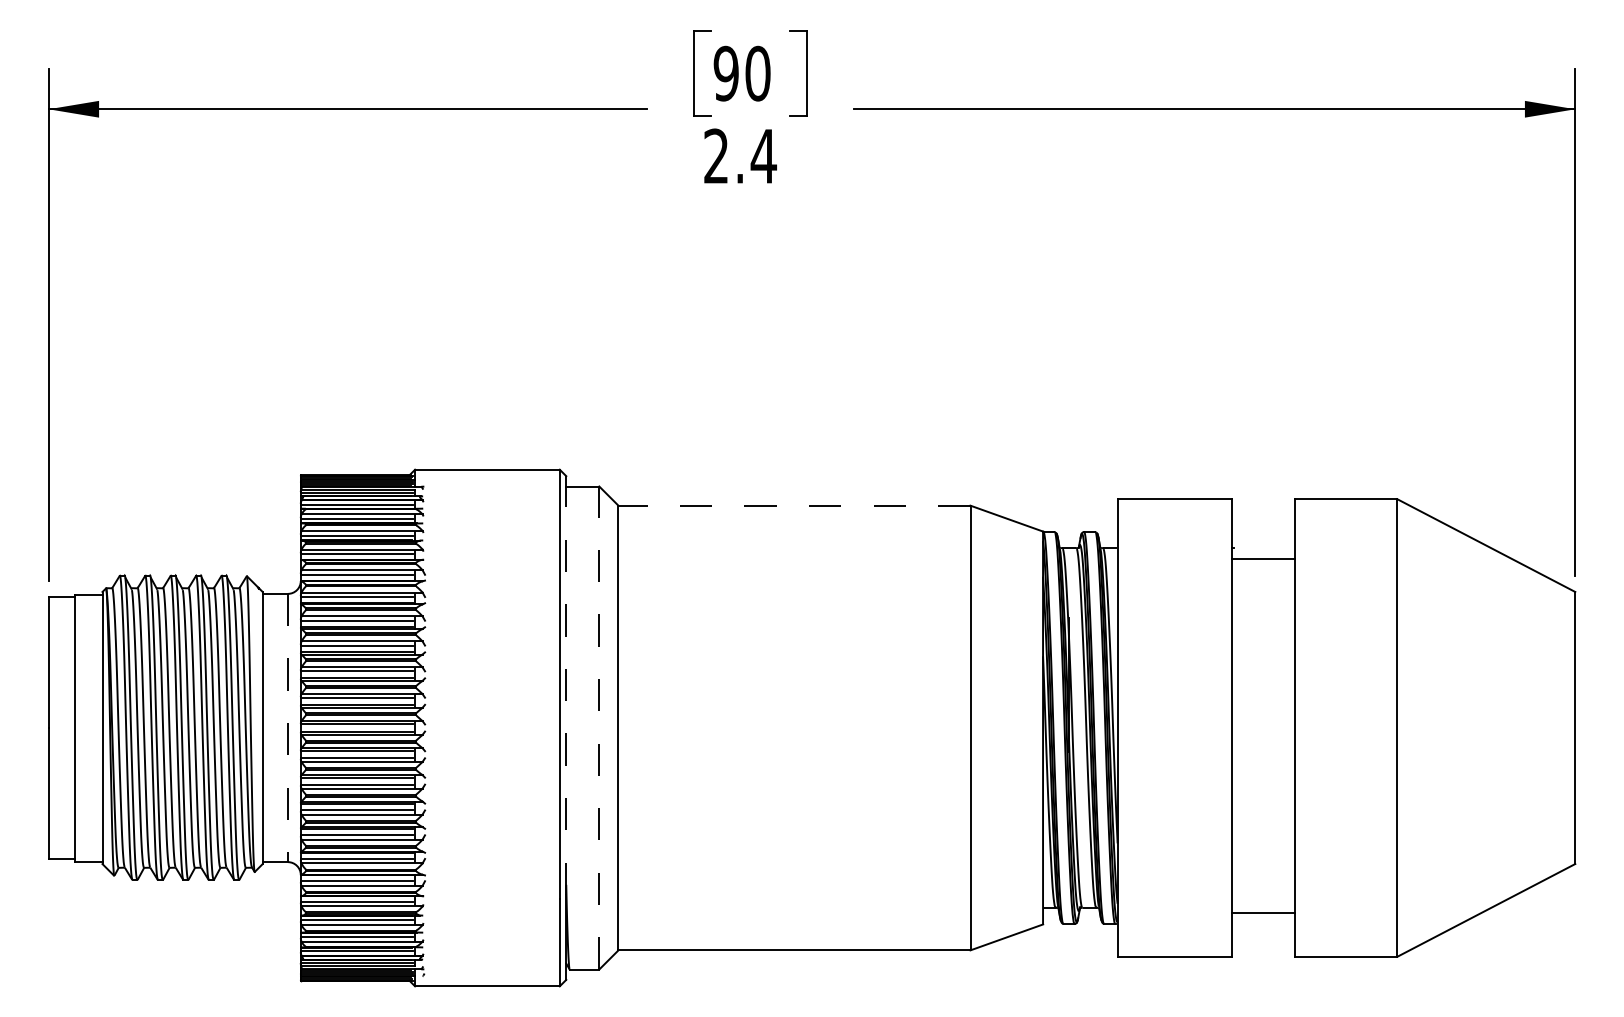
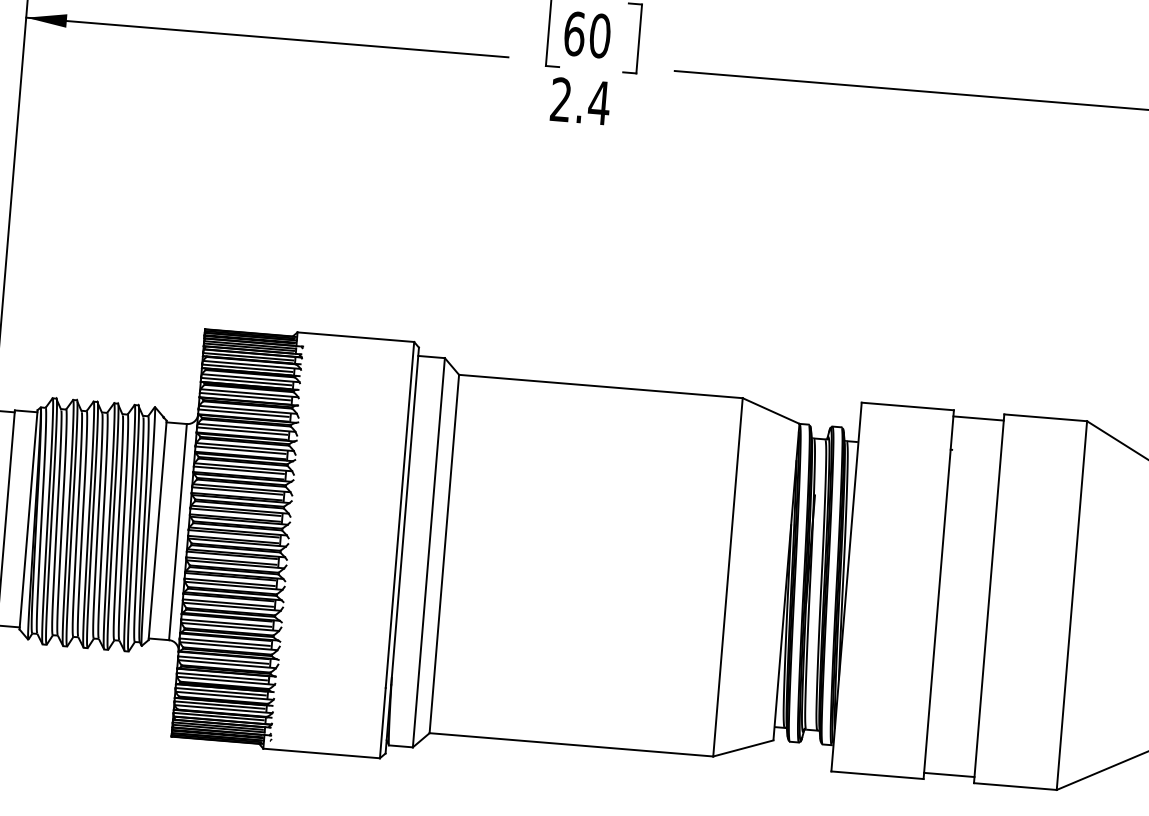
text: (726, 73) -> (574, 33), 90 -> 60
line: (793, 505) -> (600, 386), dashed -> solid
line: (1263, 558) -> (978, 418), moved
line: (566, 685) -> (405, 516), dashed -> solid
line: (287, 728) -> (177, 532), dashed -> solid
line: (599, 728) -> (429, 553), dashed -> solid
line: (1263, 913) -> (949, 775), moved

